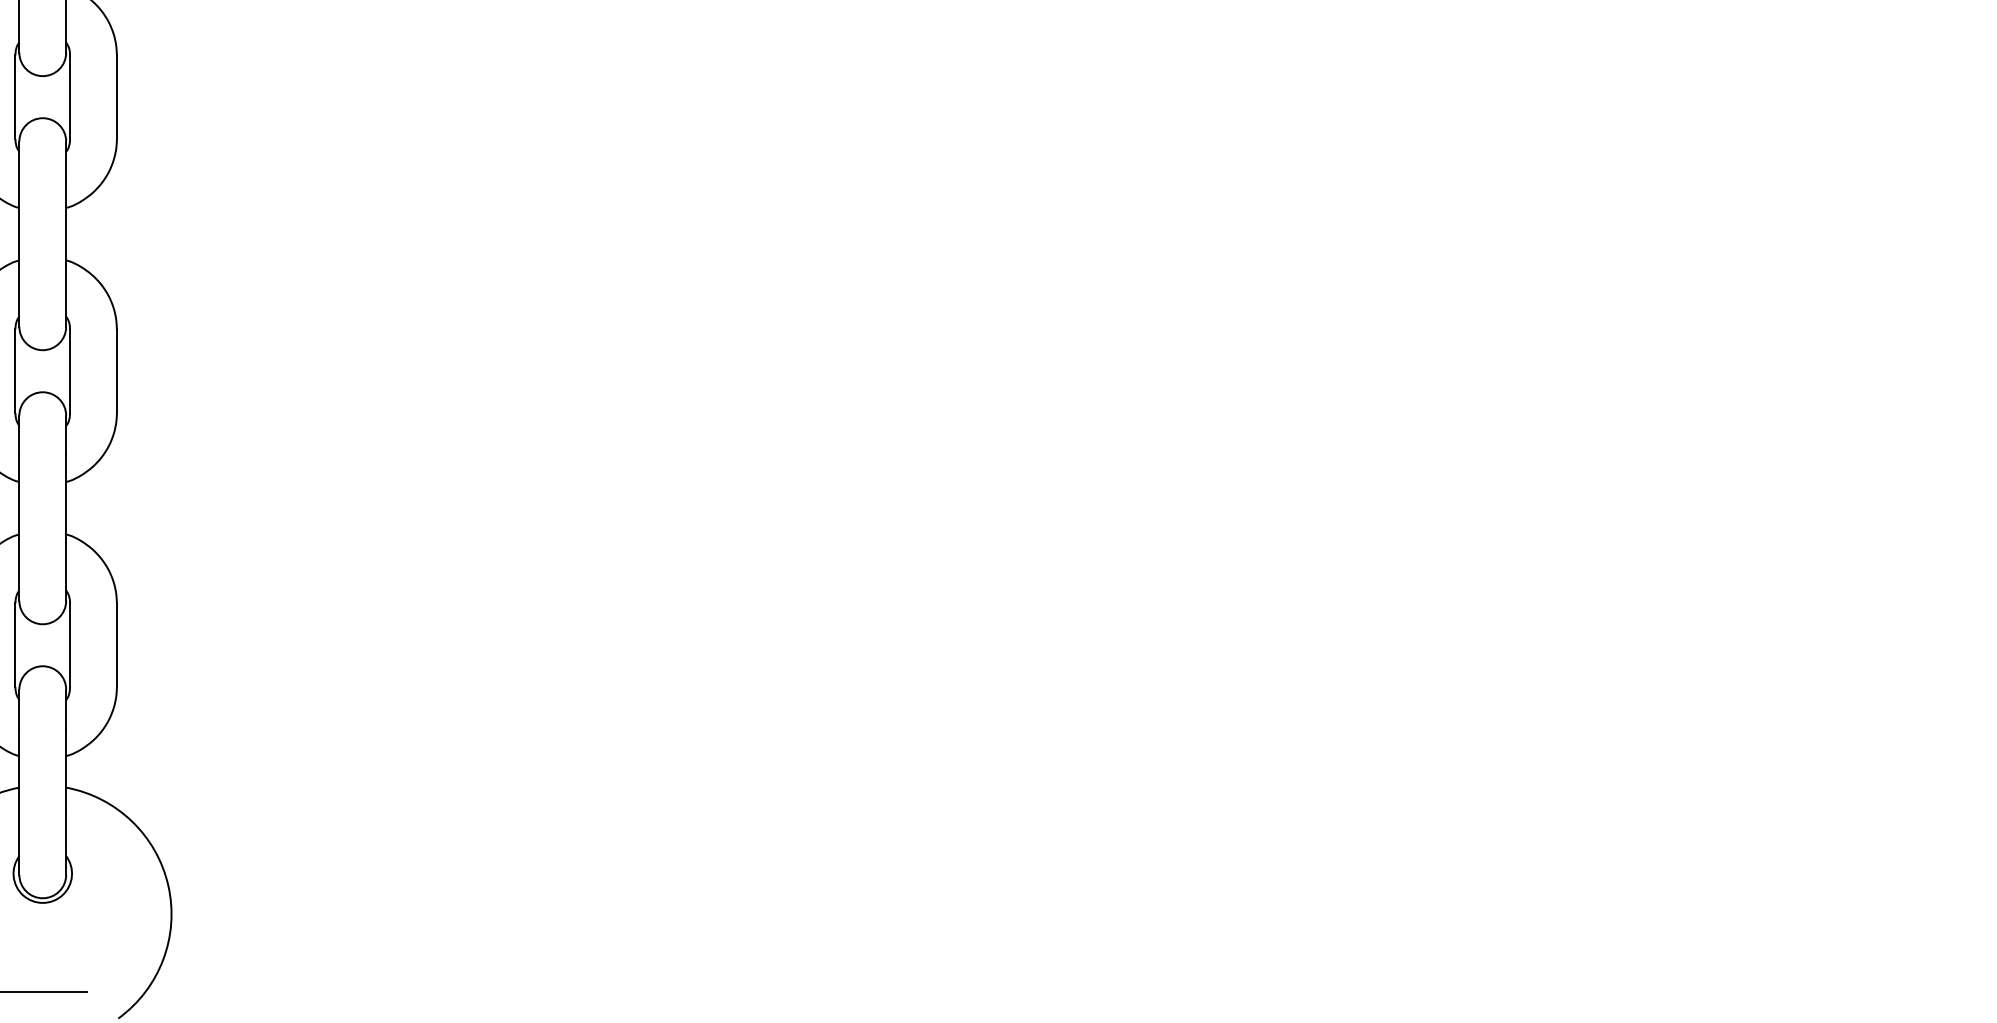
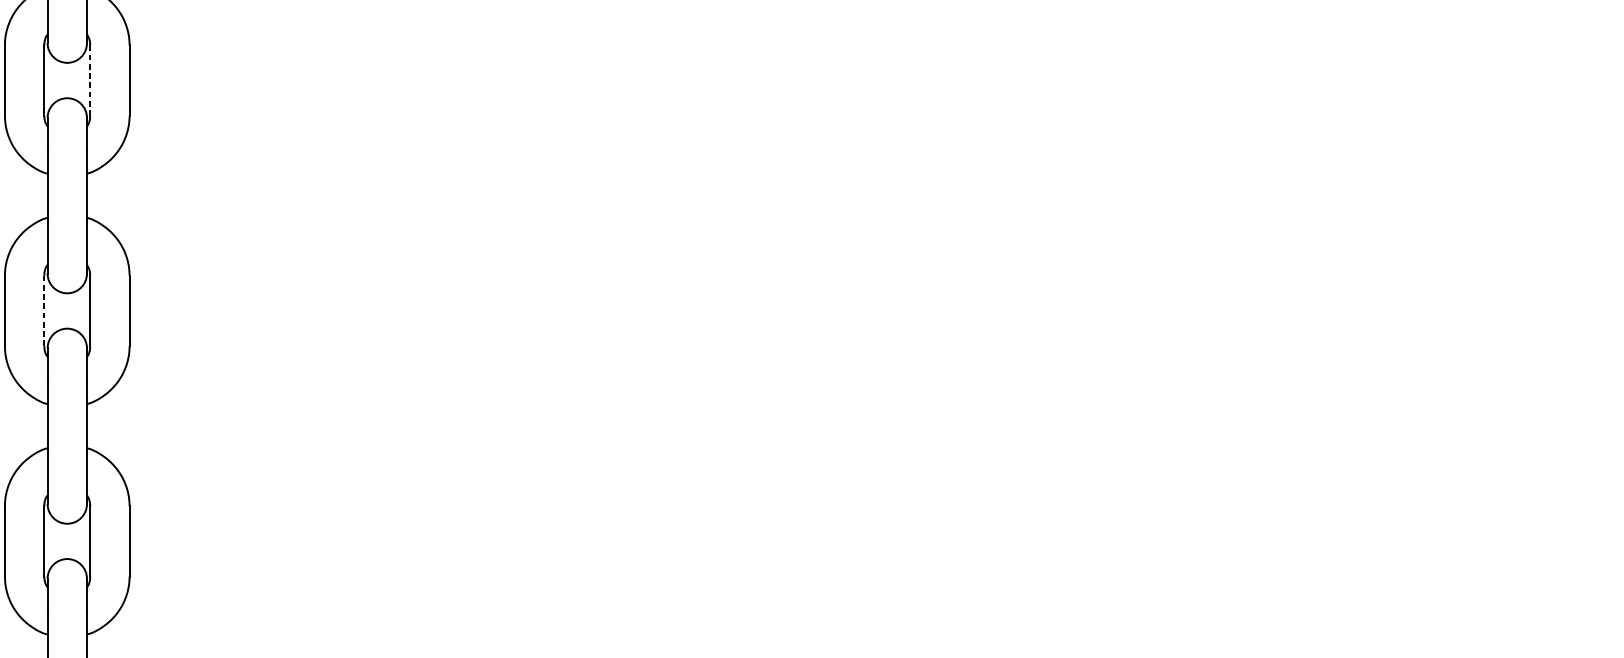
line: (70, 97) -> (90, 80), solid -> dashed
line: (15, 371) -> (44, 311), solid -> dashed

